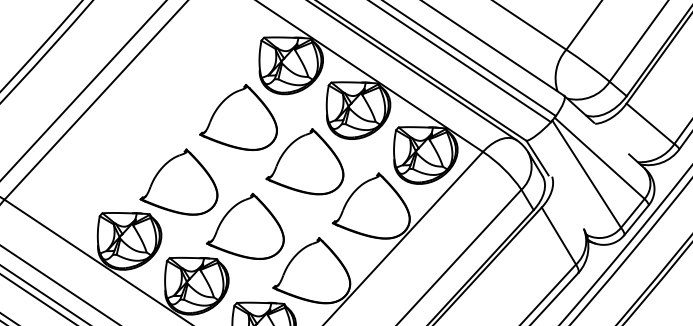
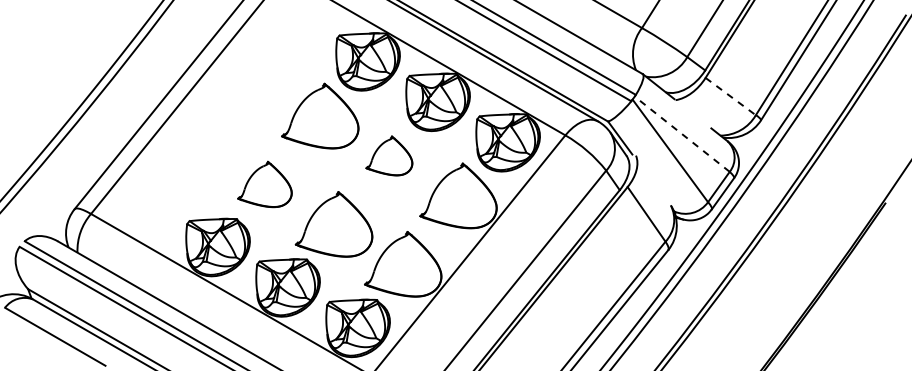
line: (651, 123) -> (731, 96), solid -> dashed
line: (599, 158) -> (682, 134), solid -> dashed
part: (306, 160) -> (389, 155), size x0.6
part: (179, 181) -> (264, 184), size x0.7

